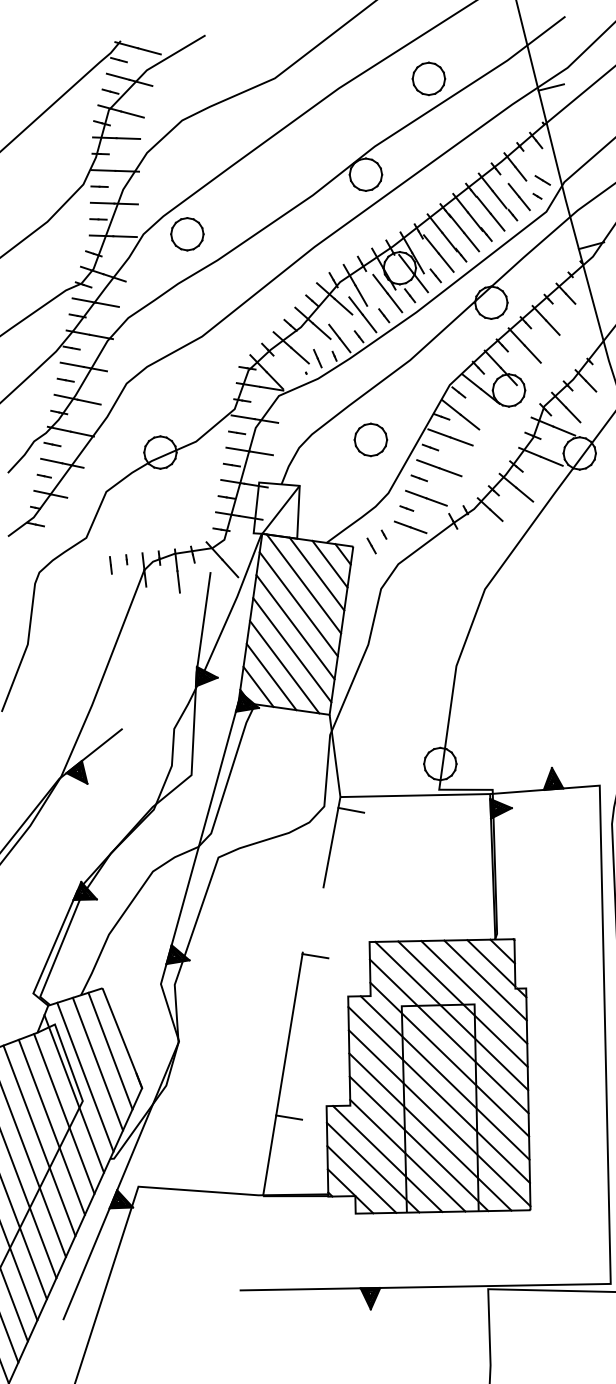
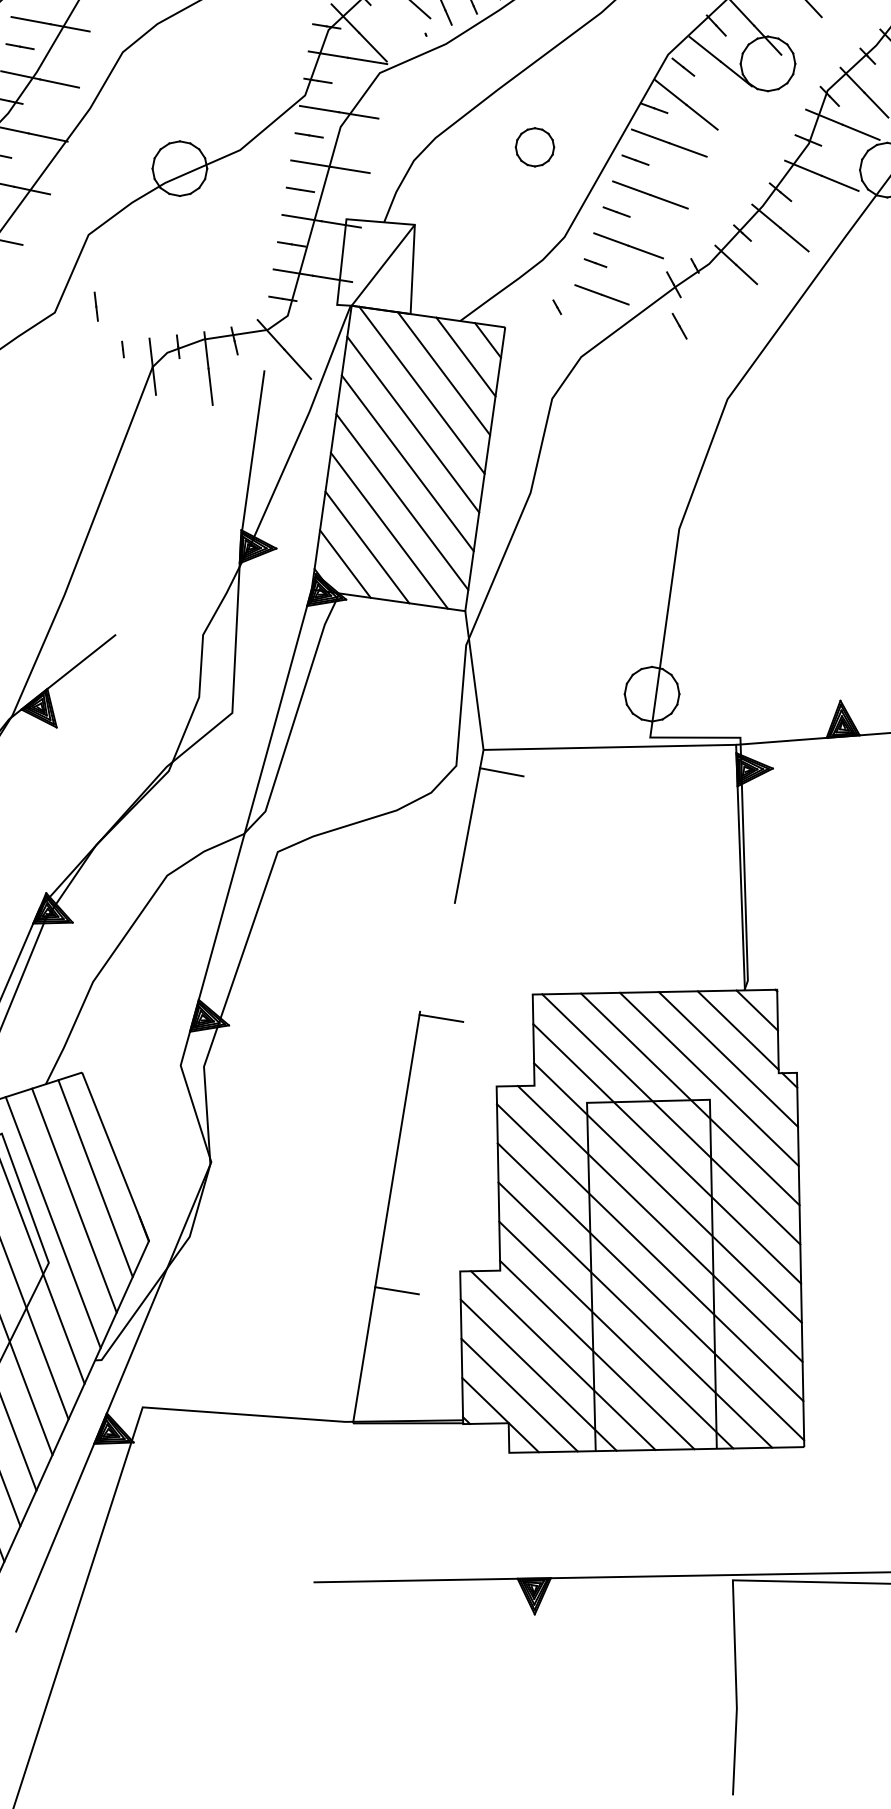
part: (370, 439) -> (534, 146), size x0.7
line: (371, 545) -> (679, 325), moved
line: (110, 565) -> (95, 306), moved

